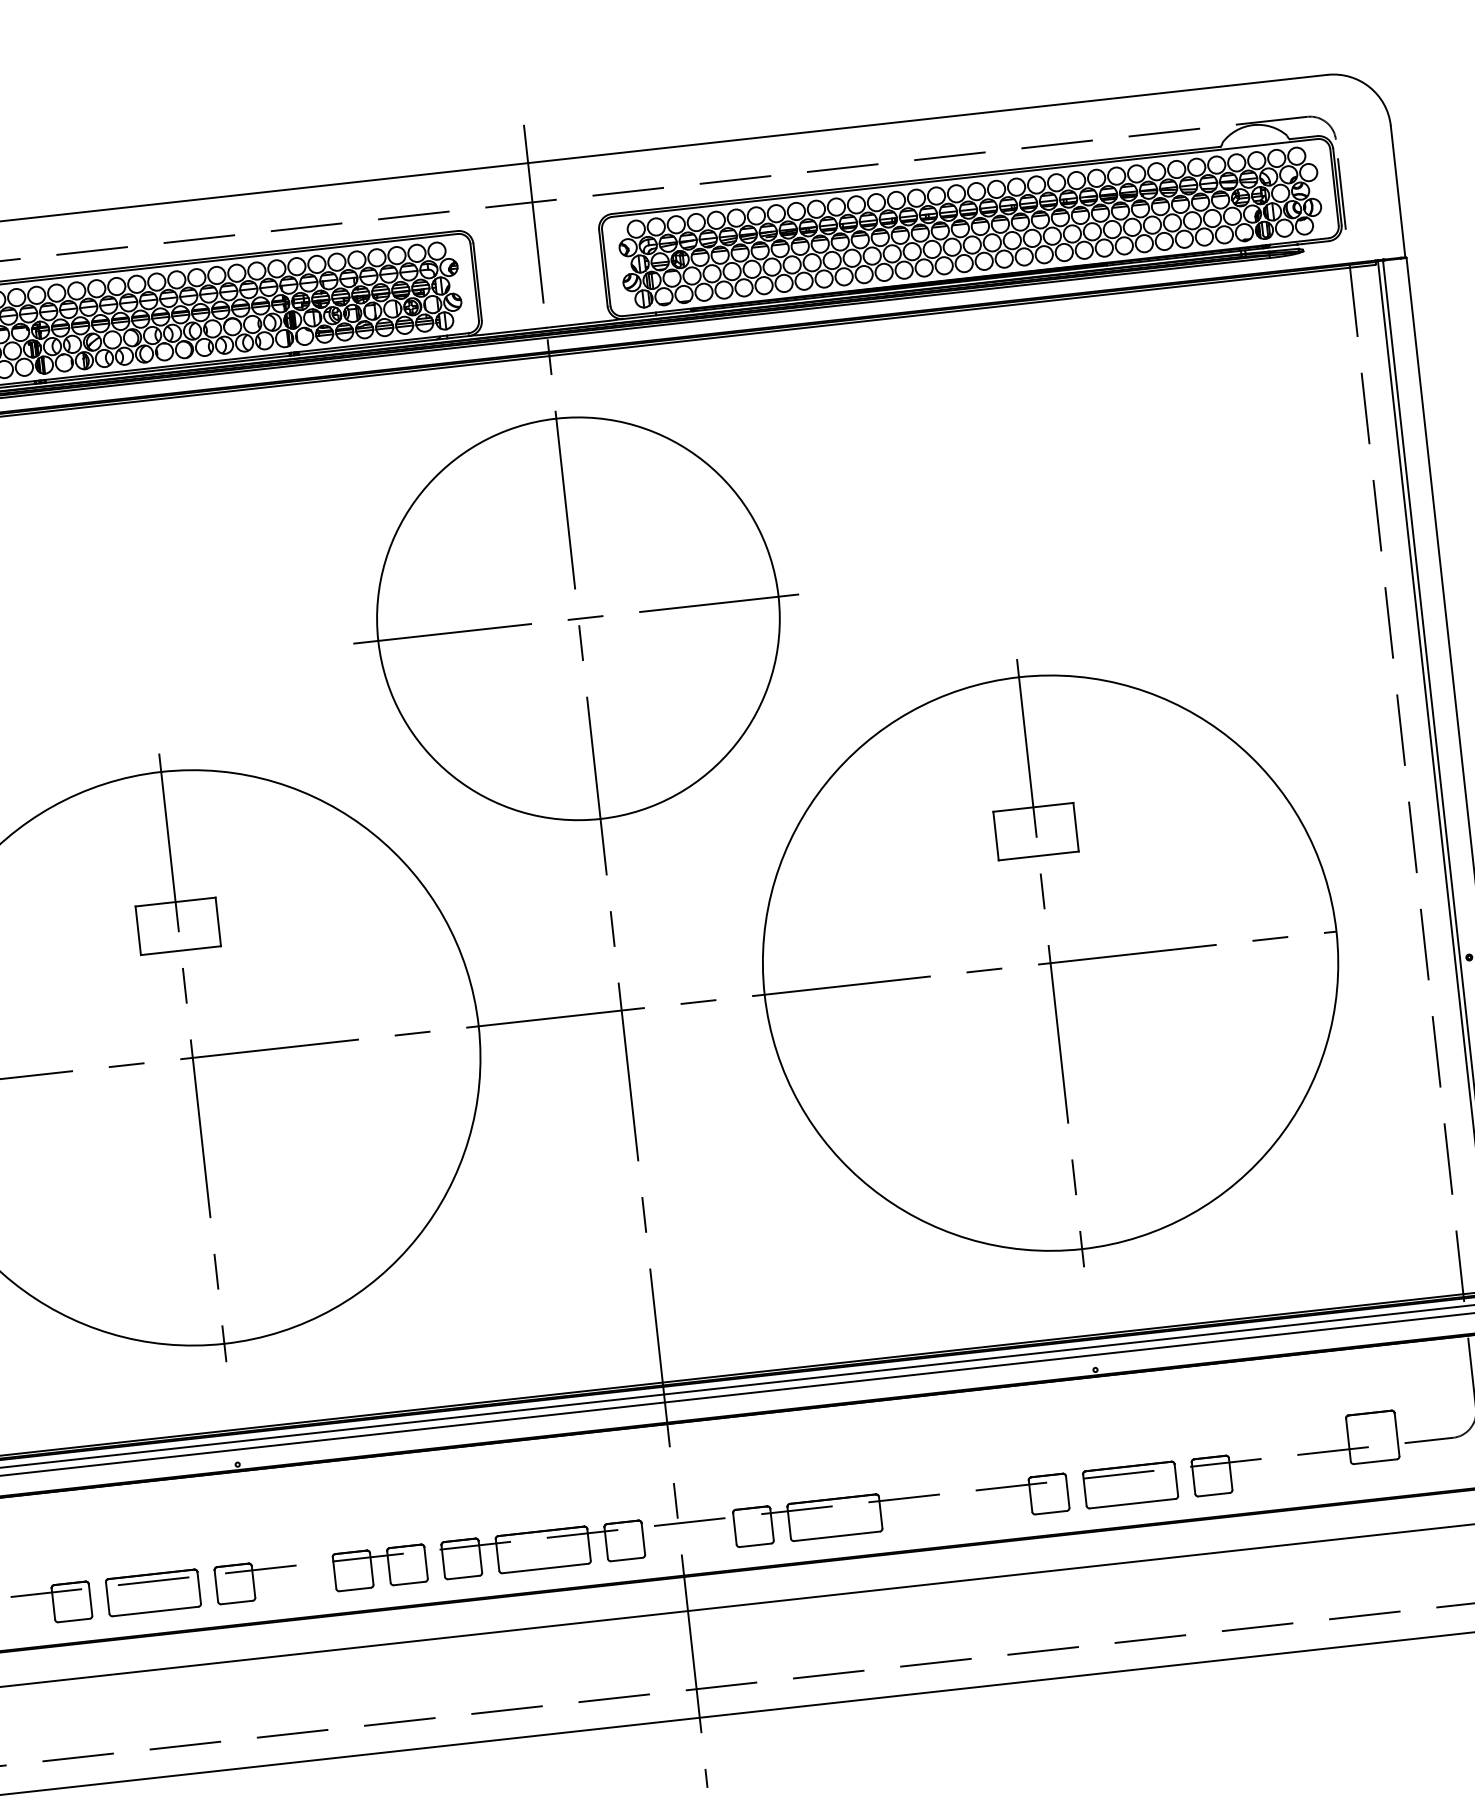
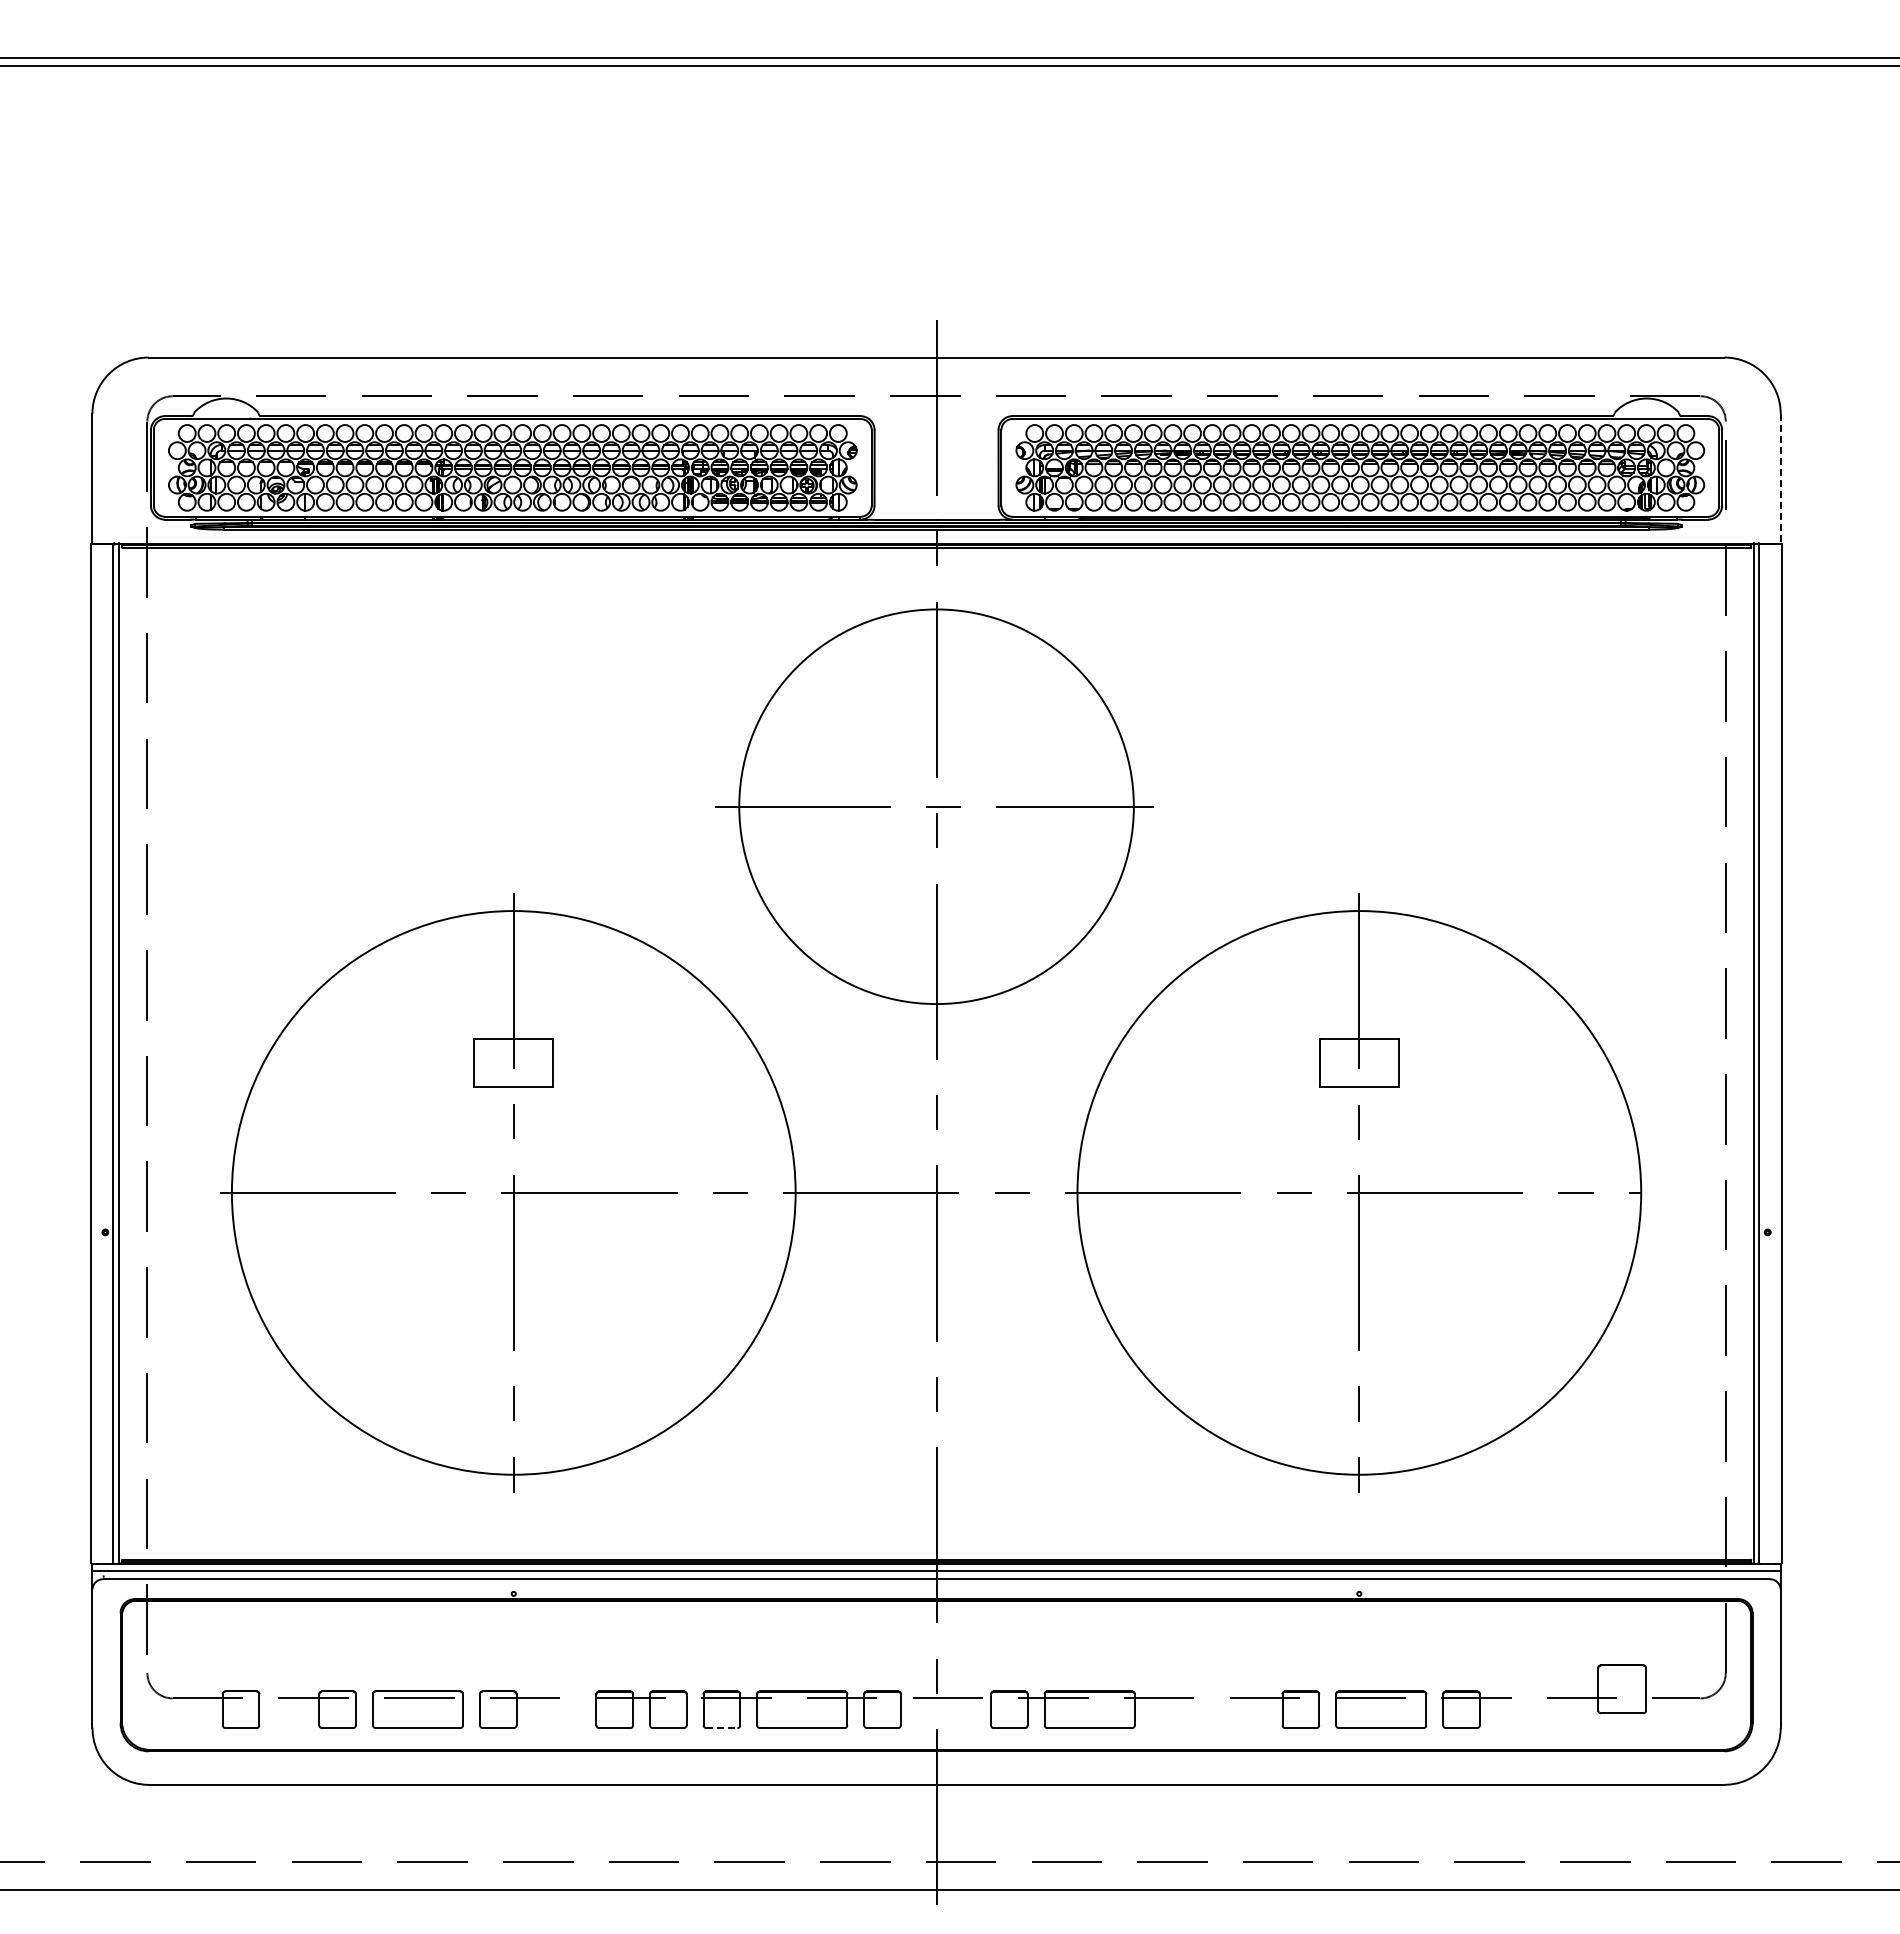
line: (1397, 191) -> (1780, 478), solid -> dashed
line: (463, 1577) -> (721, 1728), solid -> dashed

